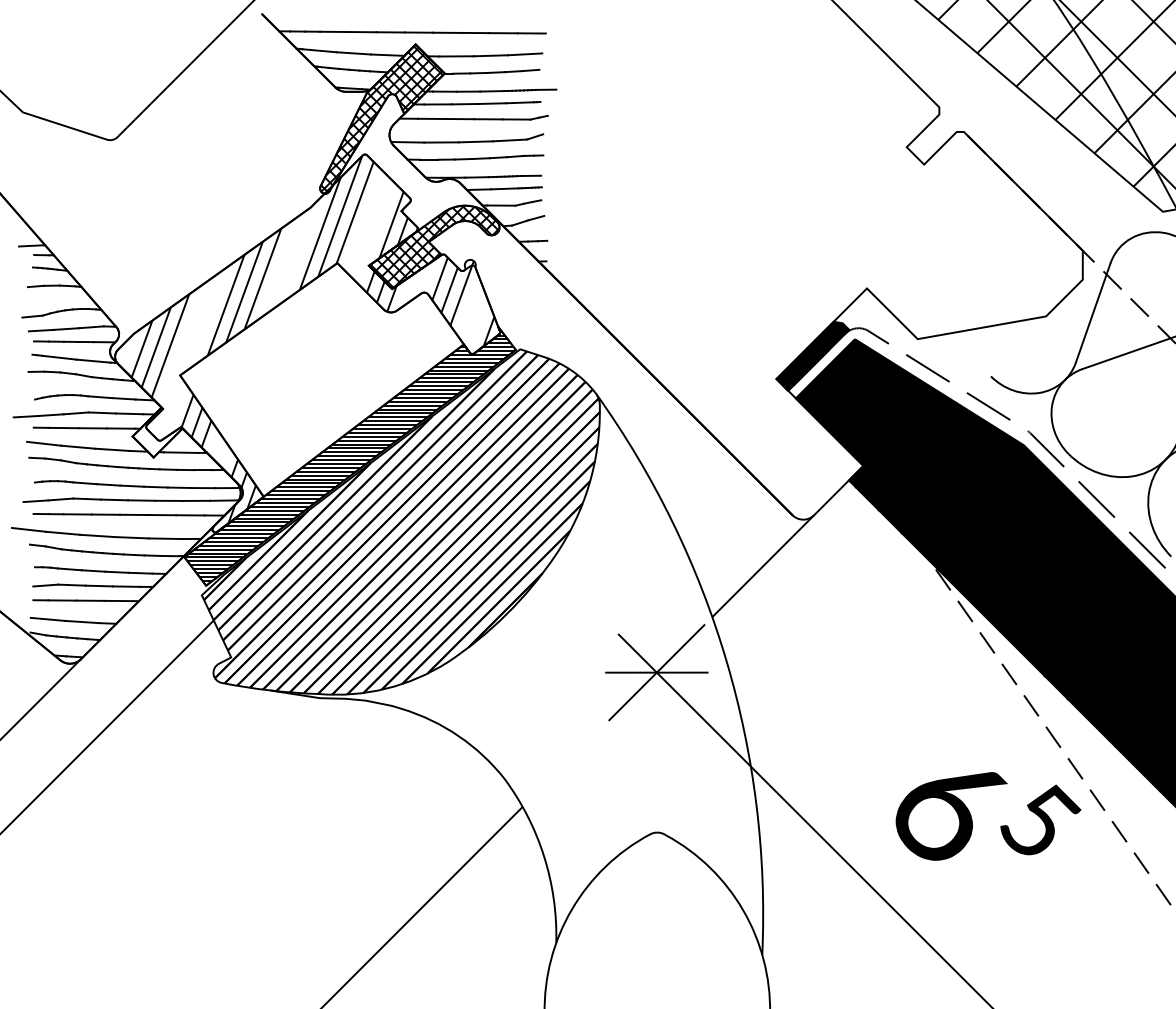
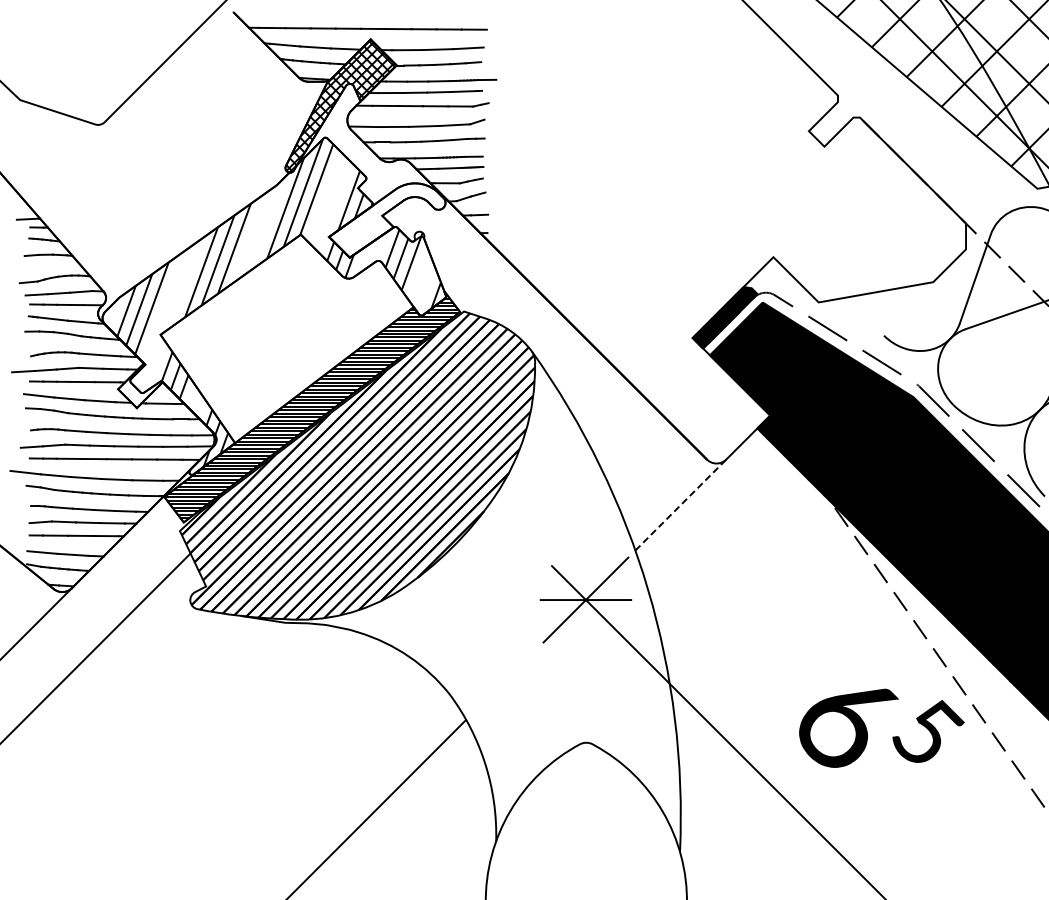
hatch: (434, 246) -> (387, 219), removed
line: (763, 565) -> (681, 504), solid -> dashed

